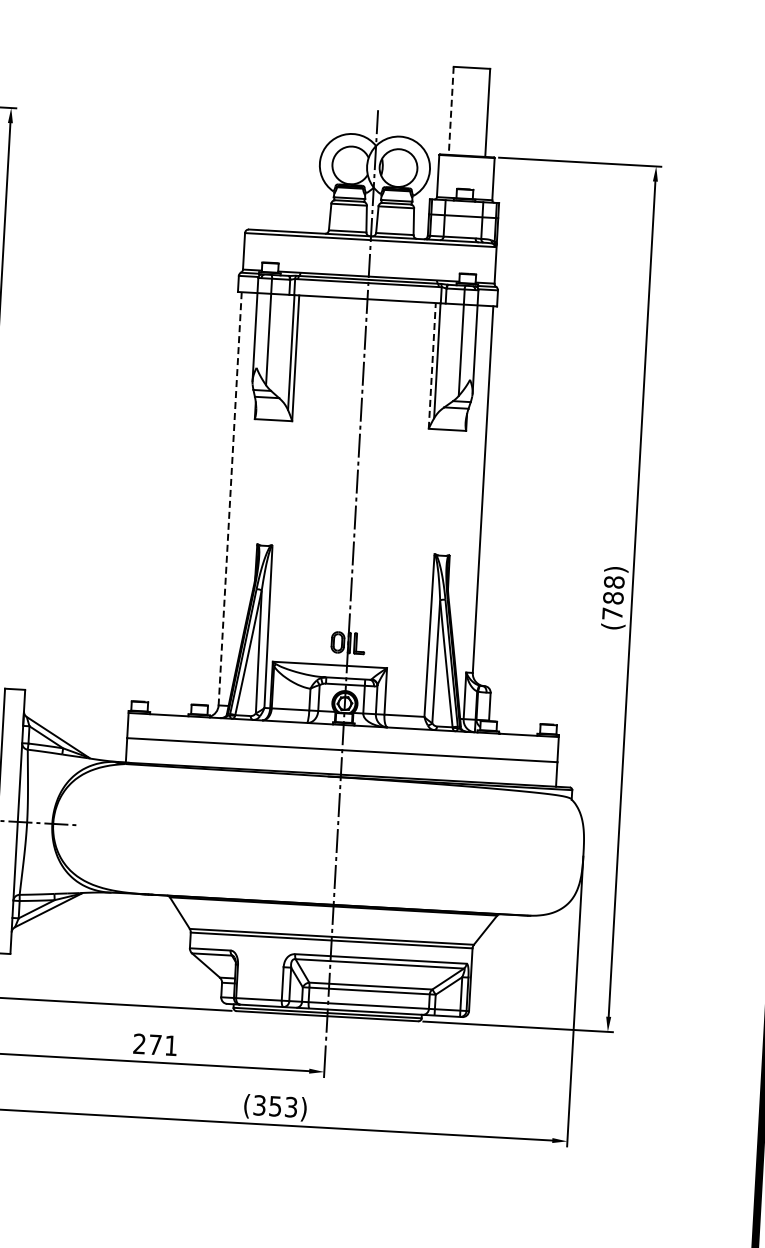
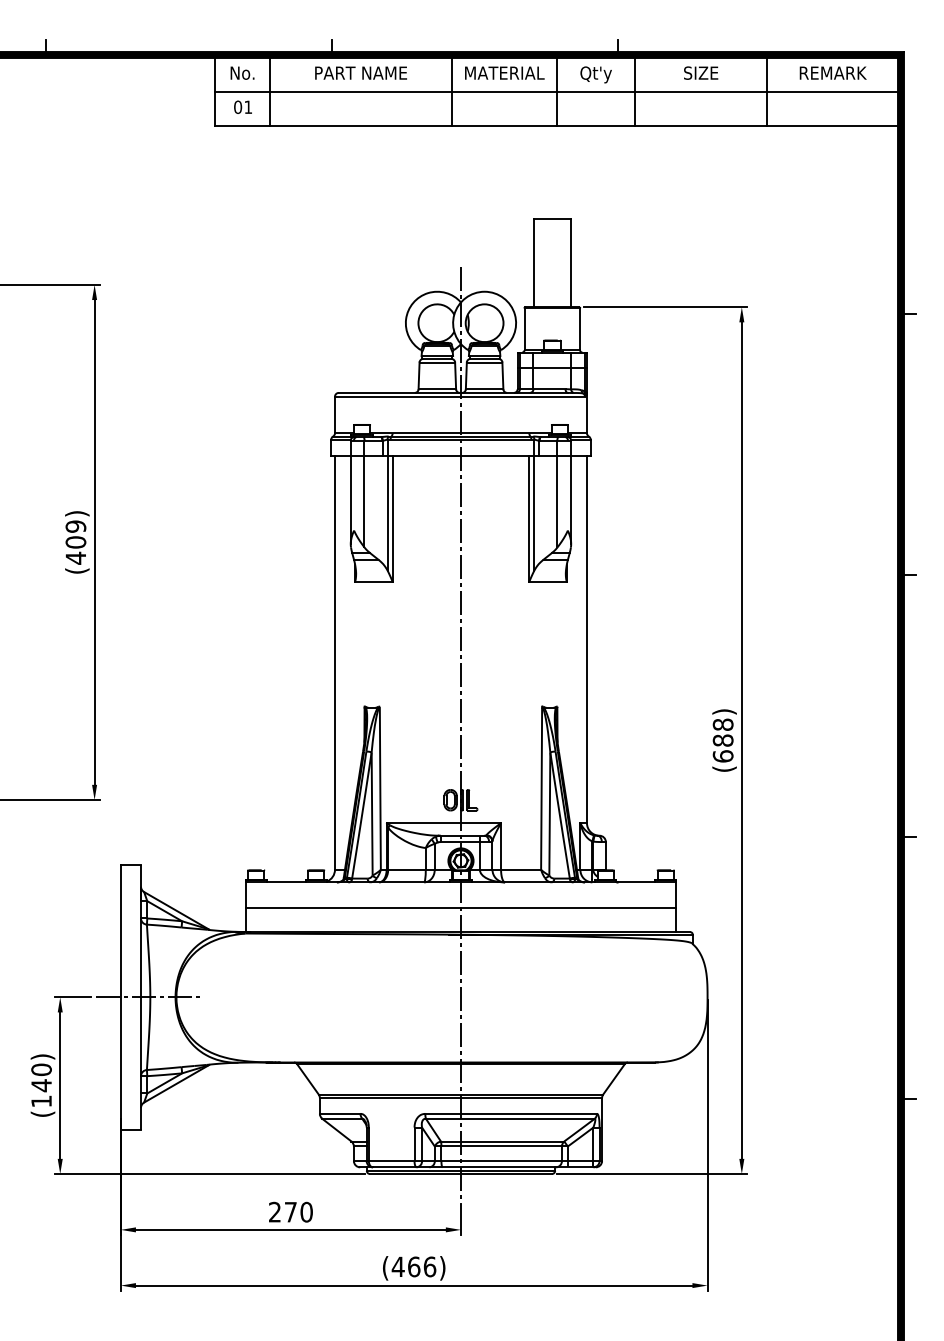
line: (451, 111) -> (534, 263), dashed -> solid
line: (432, 365) -> (529, 518), dashed -> solid
line: (230, 498) -> (335, 662), dashed -> solid
text: (611, 613) -> (722, 756), (788) -> (688)
text: (171, 1045) -> (306, 1211), 271 -> 270
text: (274, 1105) -> (413, 1266), (353) -> (466)

